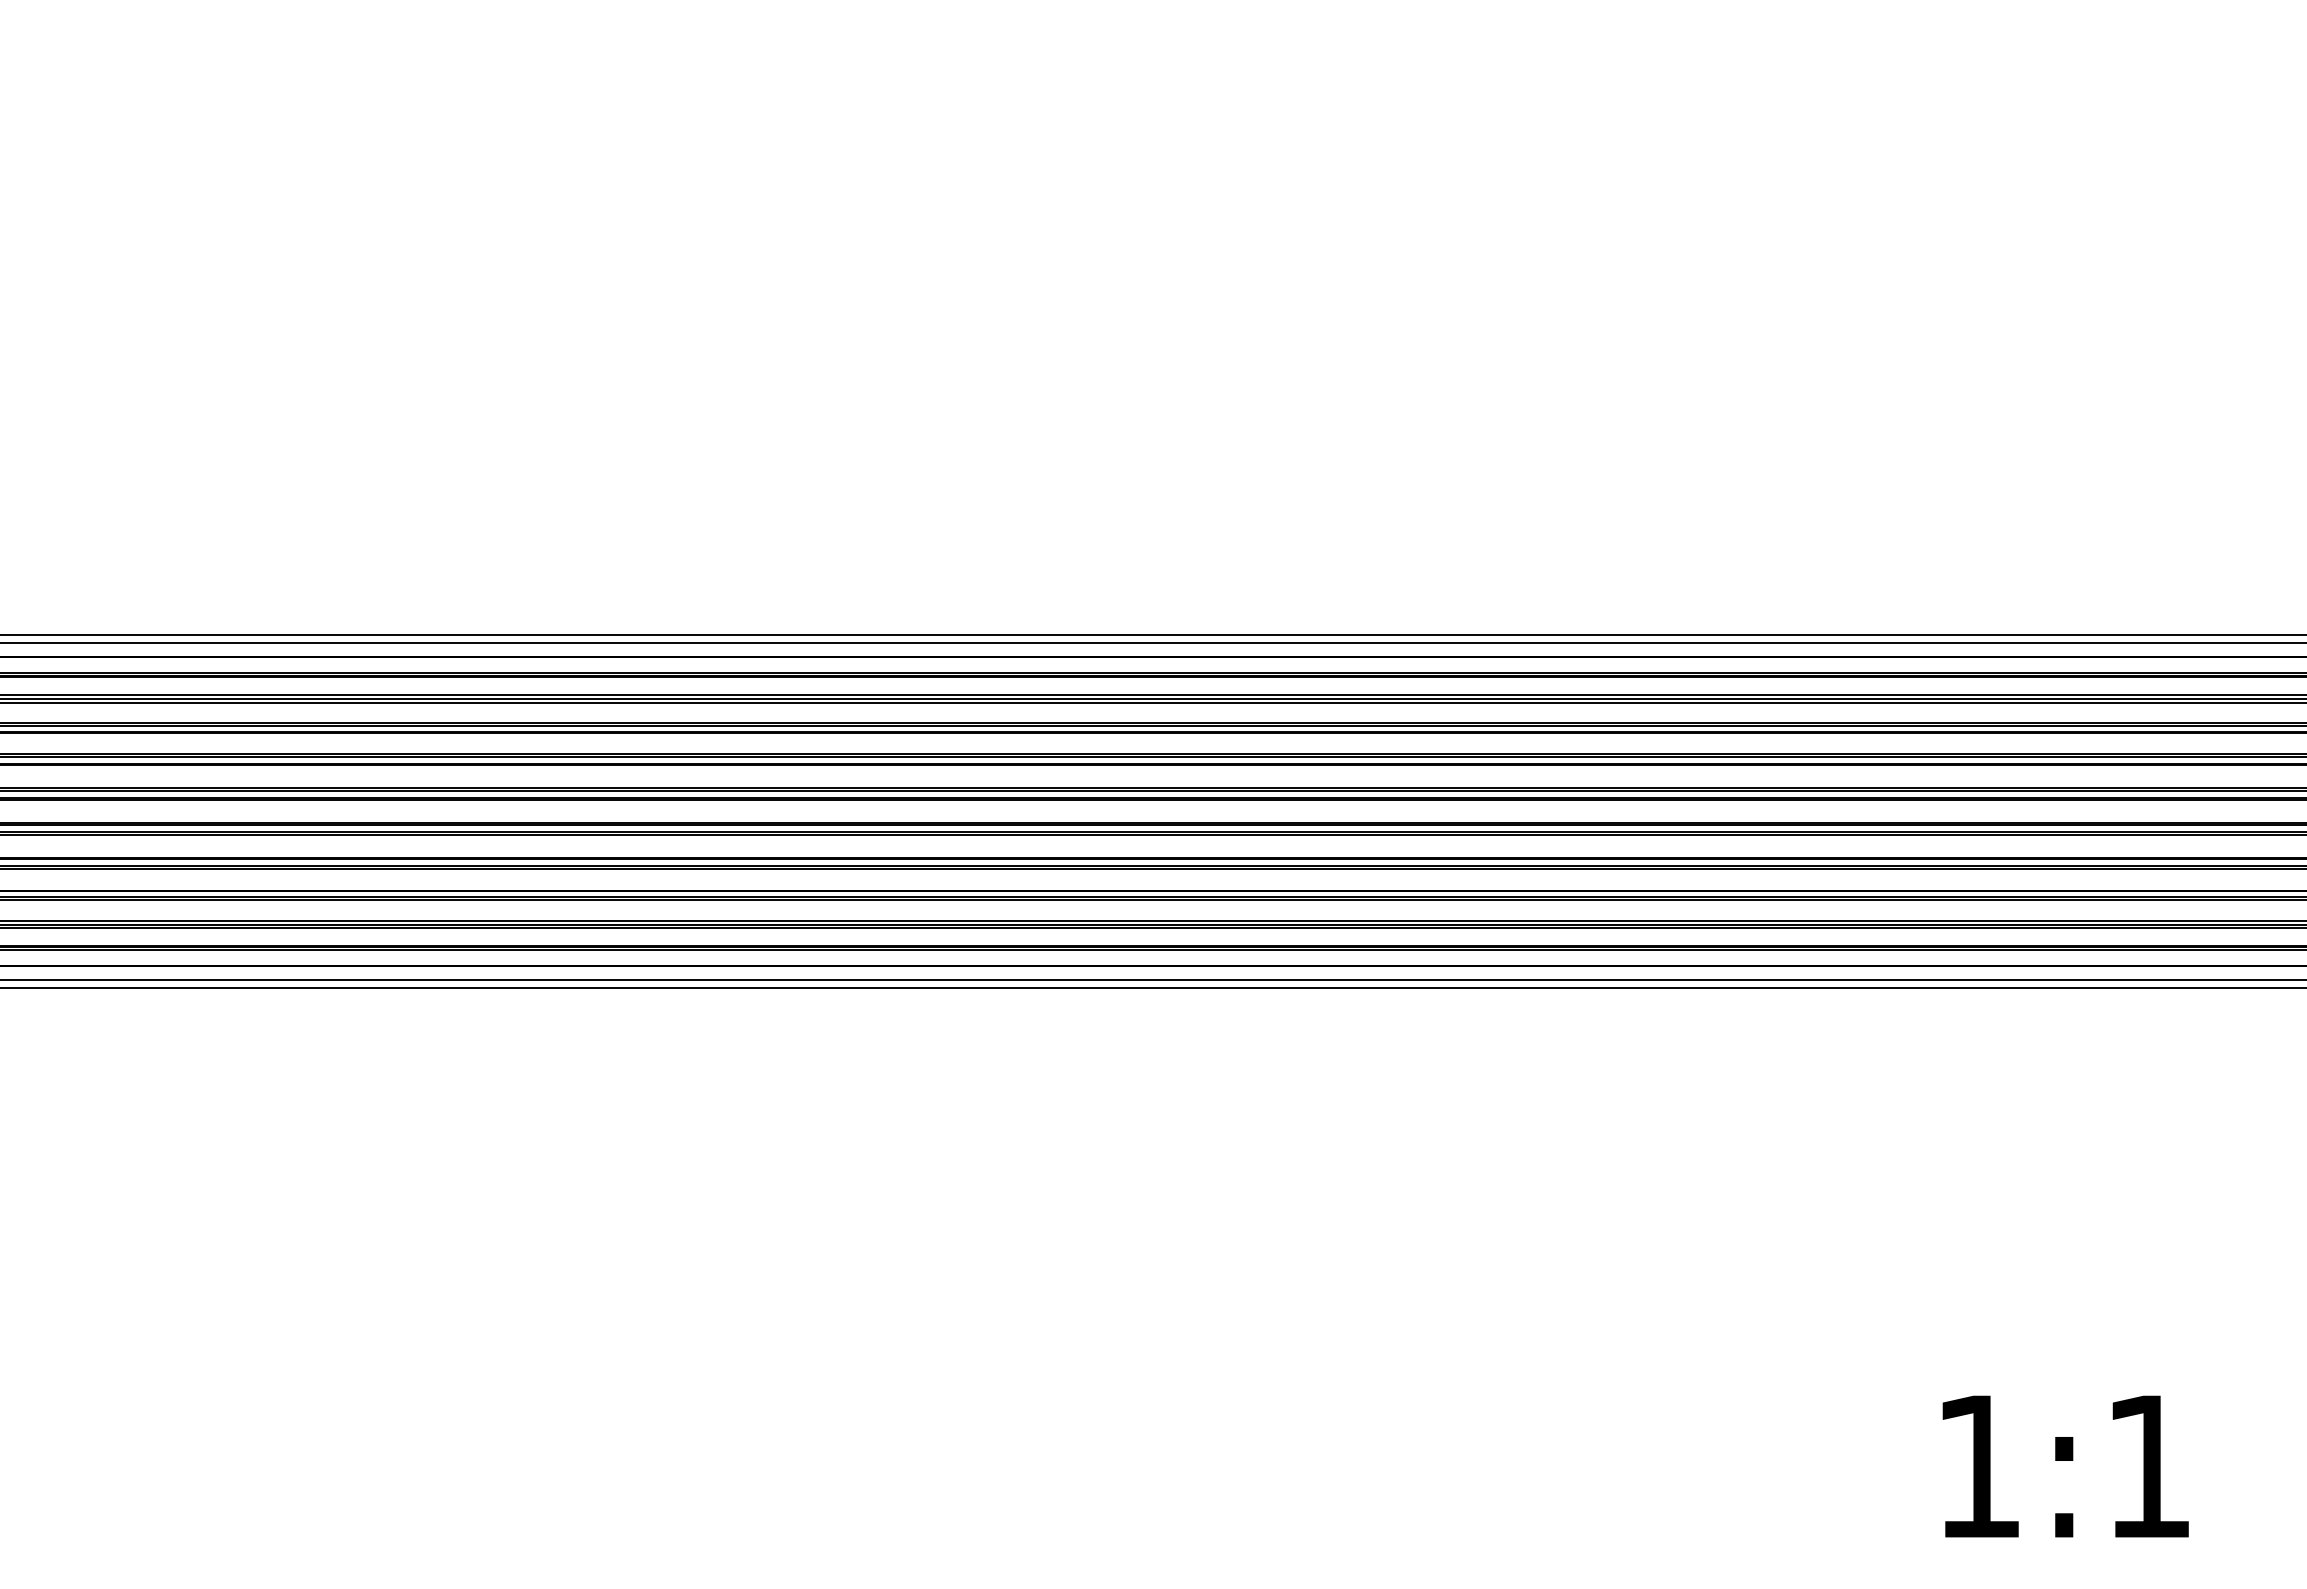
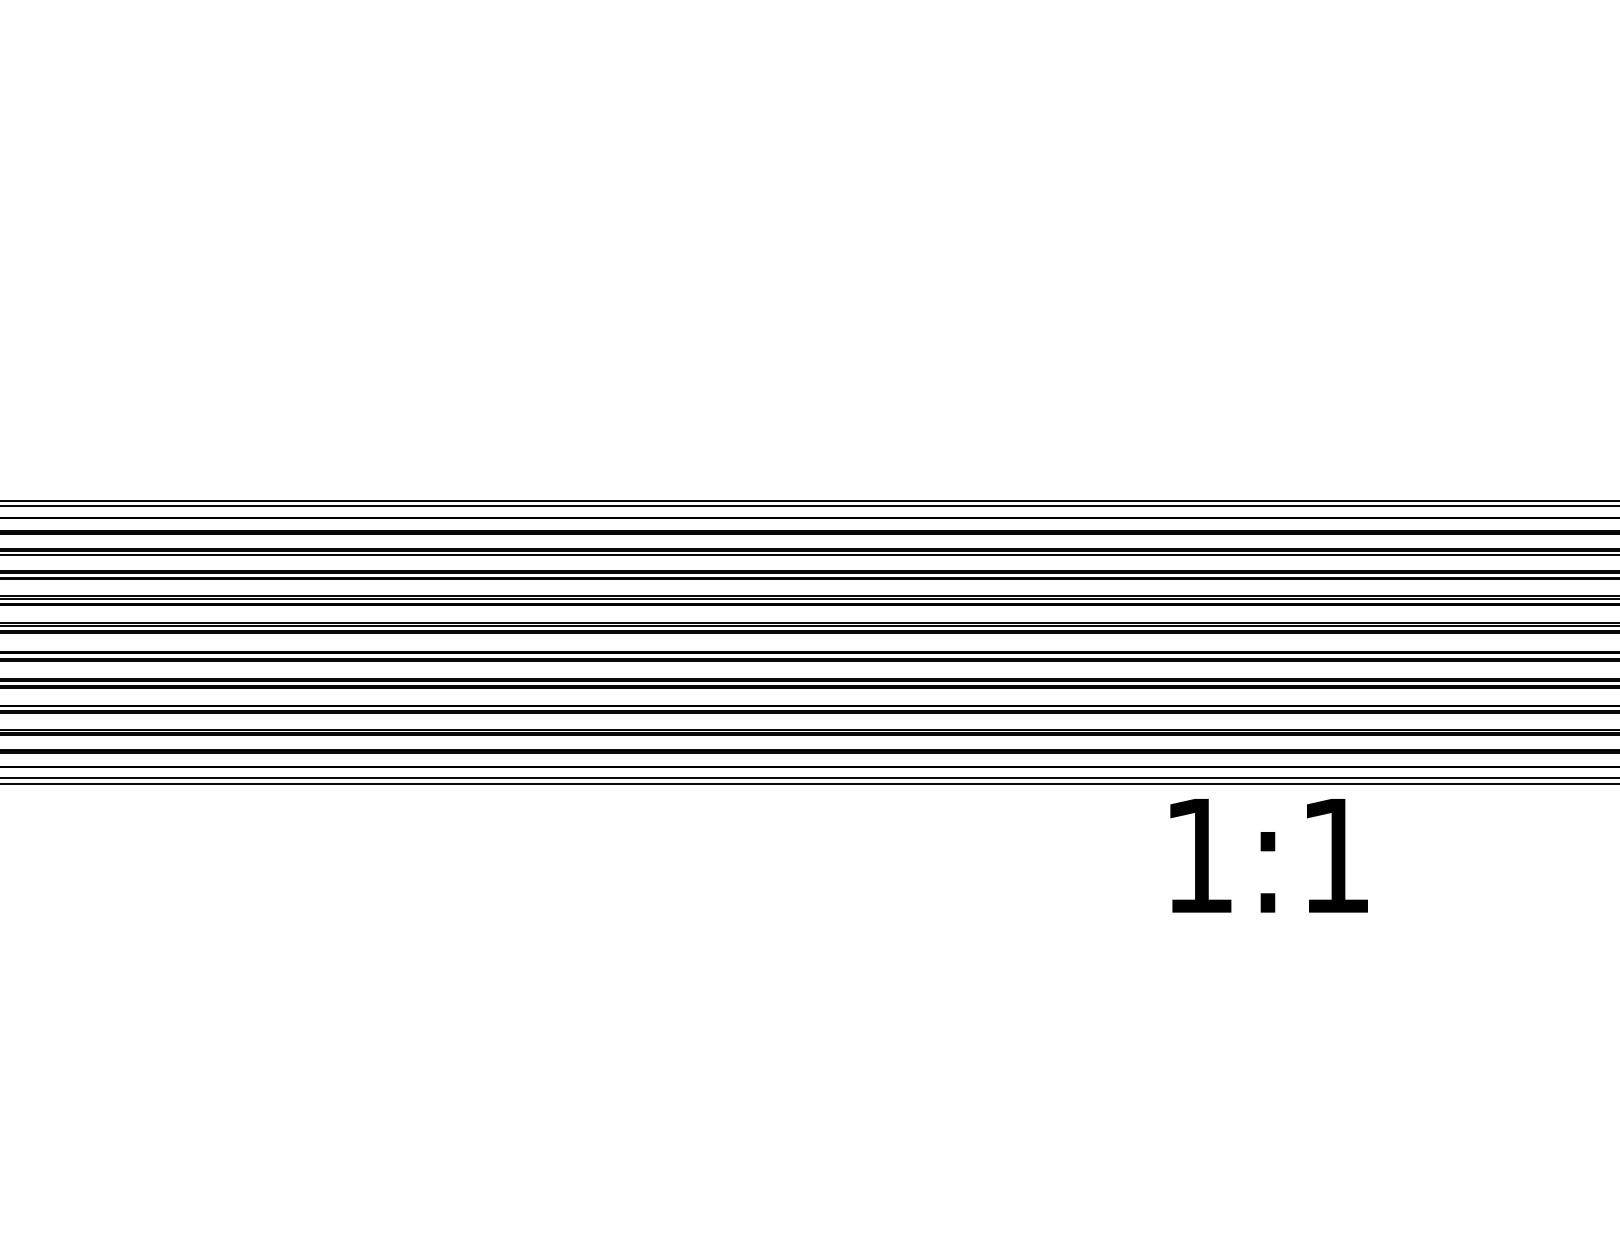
text: (2065, 1466) -> (1268, 855), moved

